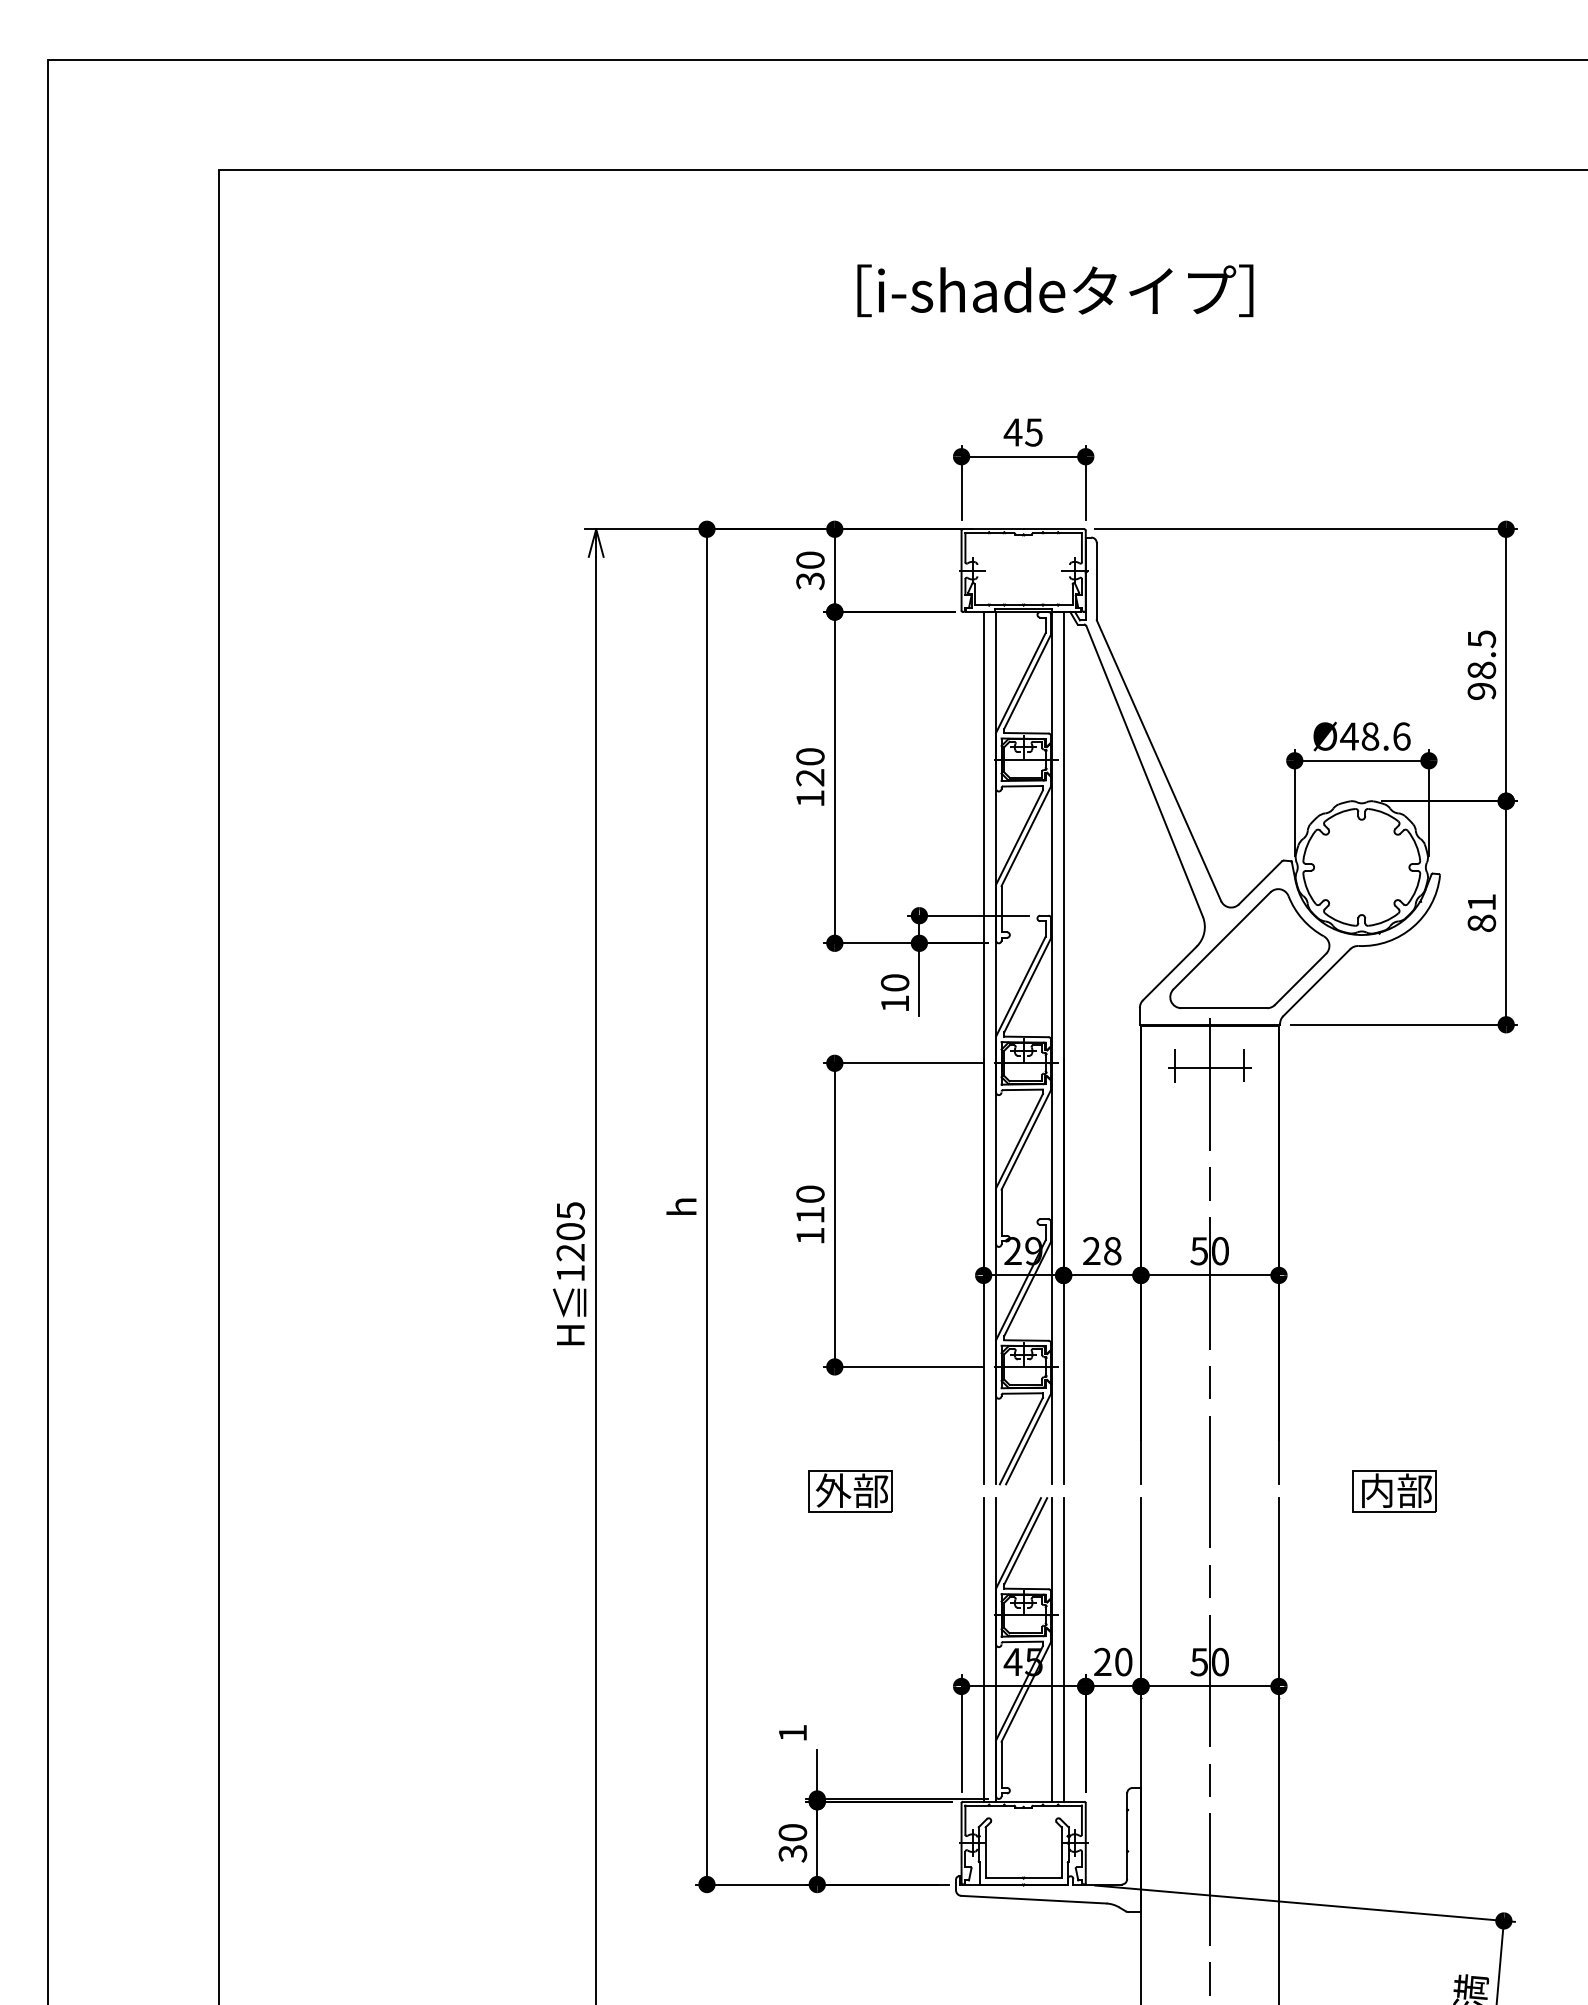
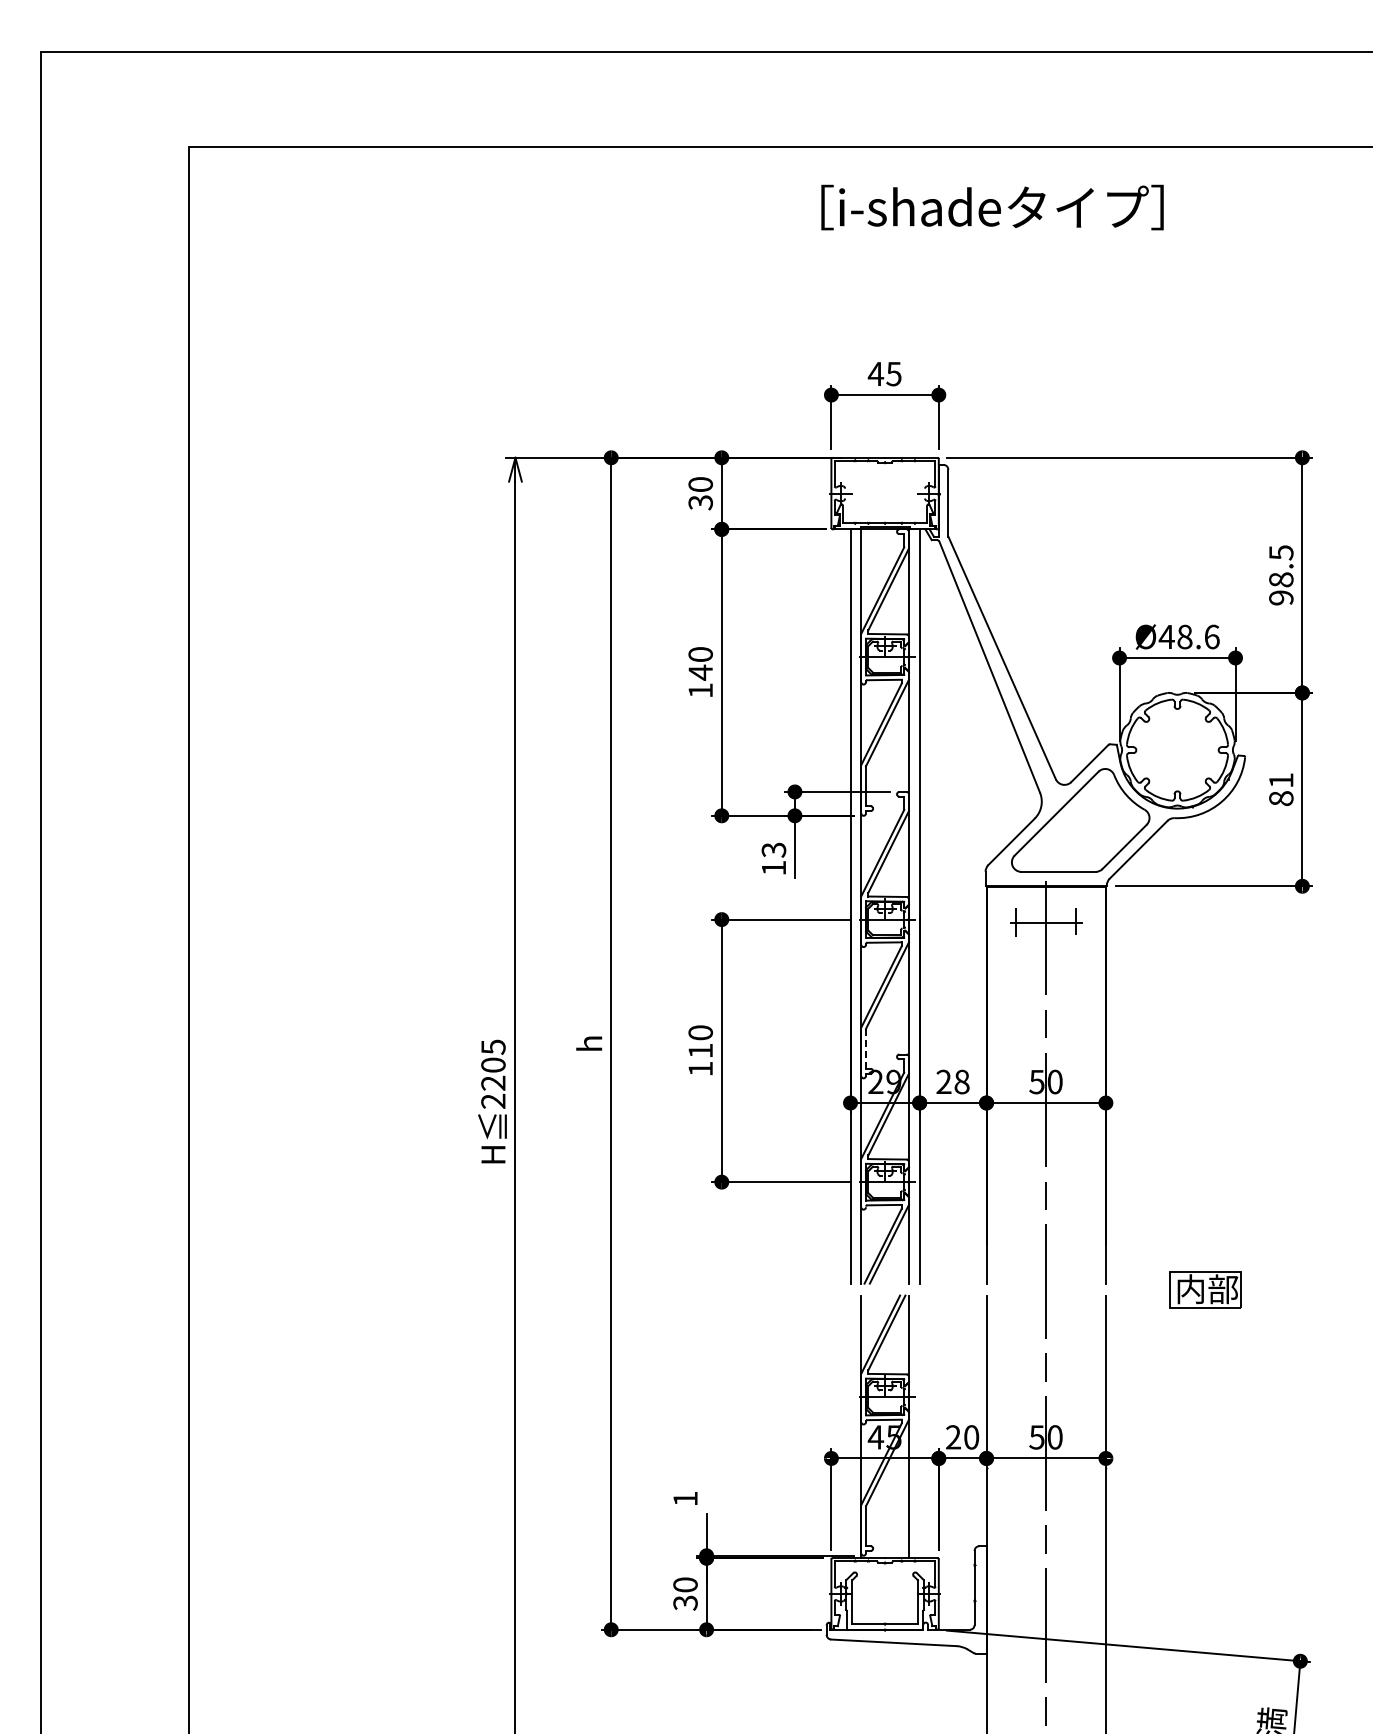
text: (1055, 290) -> (992, 207), moved
text: (810, 777) -> (700, 672), 120 -> 140
text: (894, 982) -> (773, 849), 10 -> 13
line: (1002, 1212) -> (866, 1048), solid -> dashed
text: (570, 1273) -> (493, 1101), 1205 -> 2205
part: (850, 1491) -> (735, 1289), removed
line: (983, 1649) -> (850, 1426), removed
line: (1063, 1649) -> (919, 1426), removed

